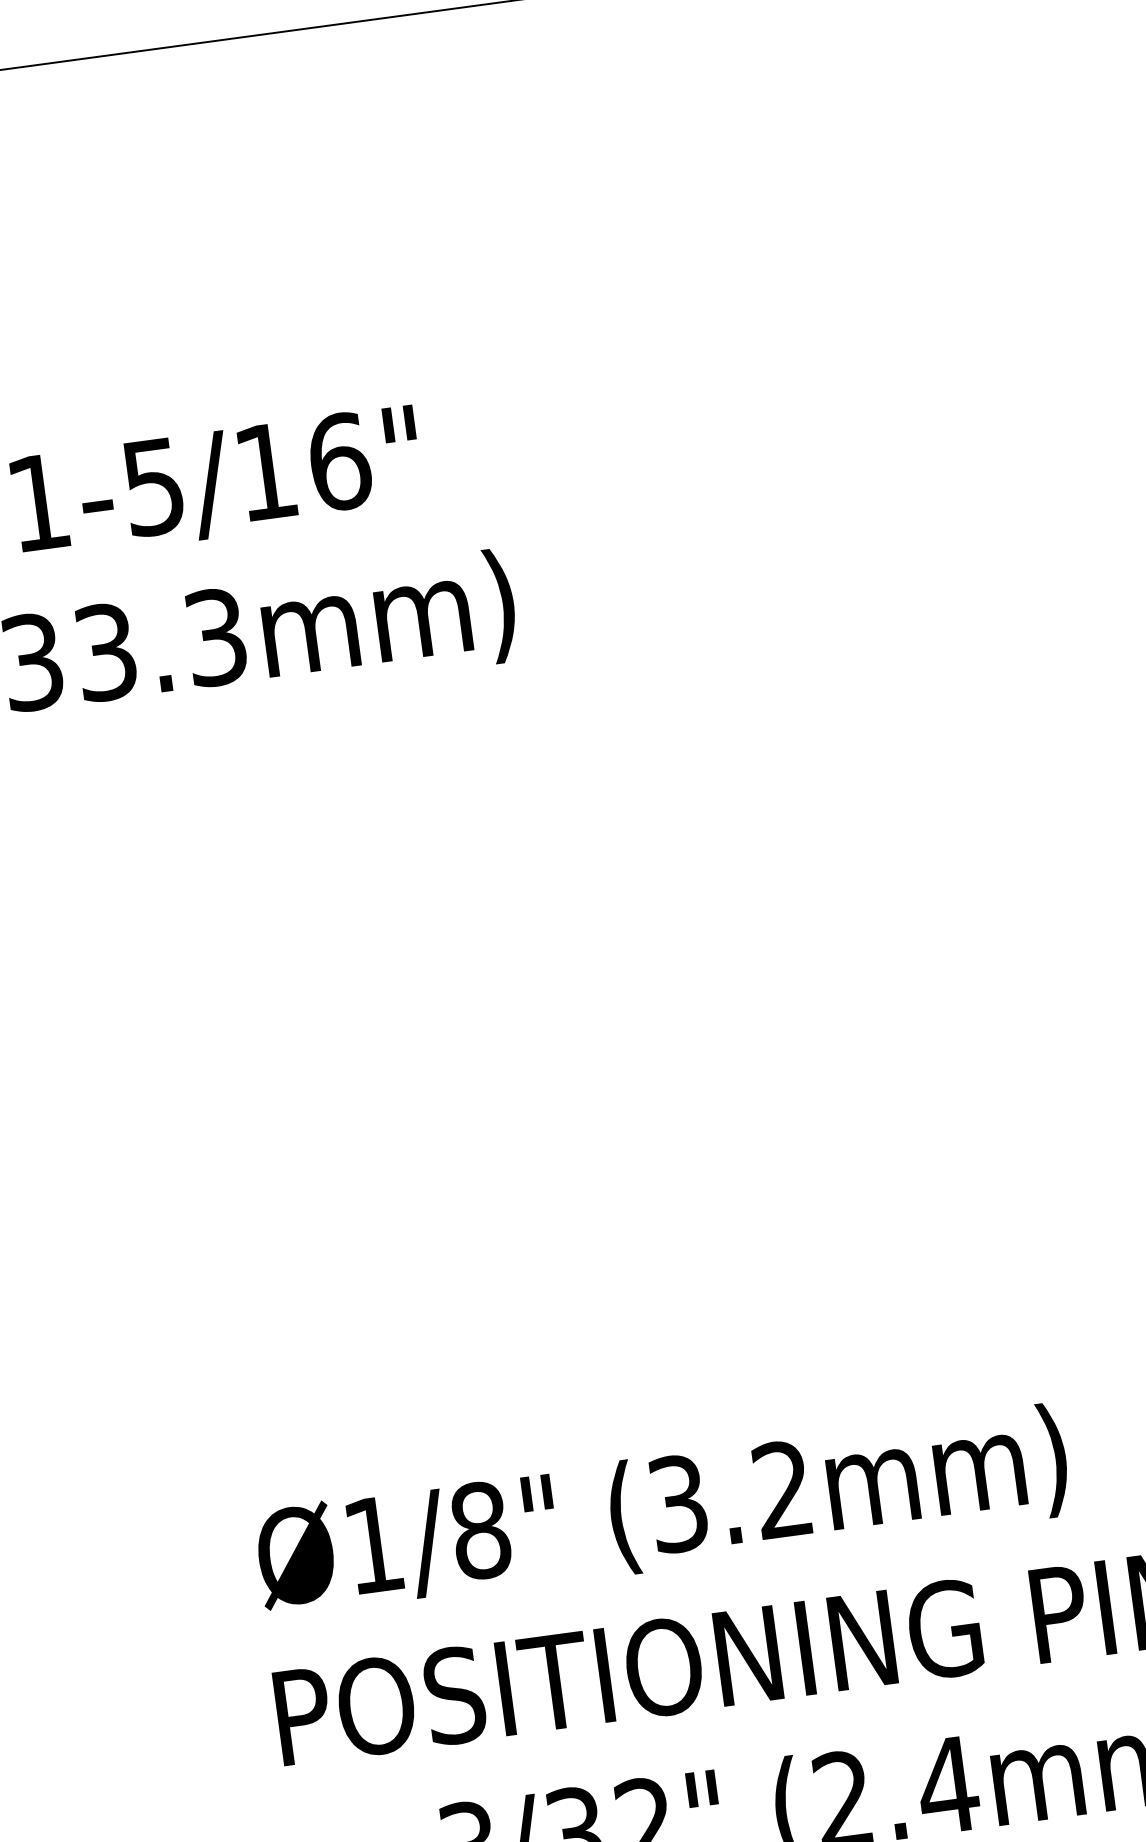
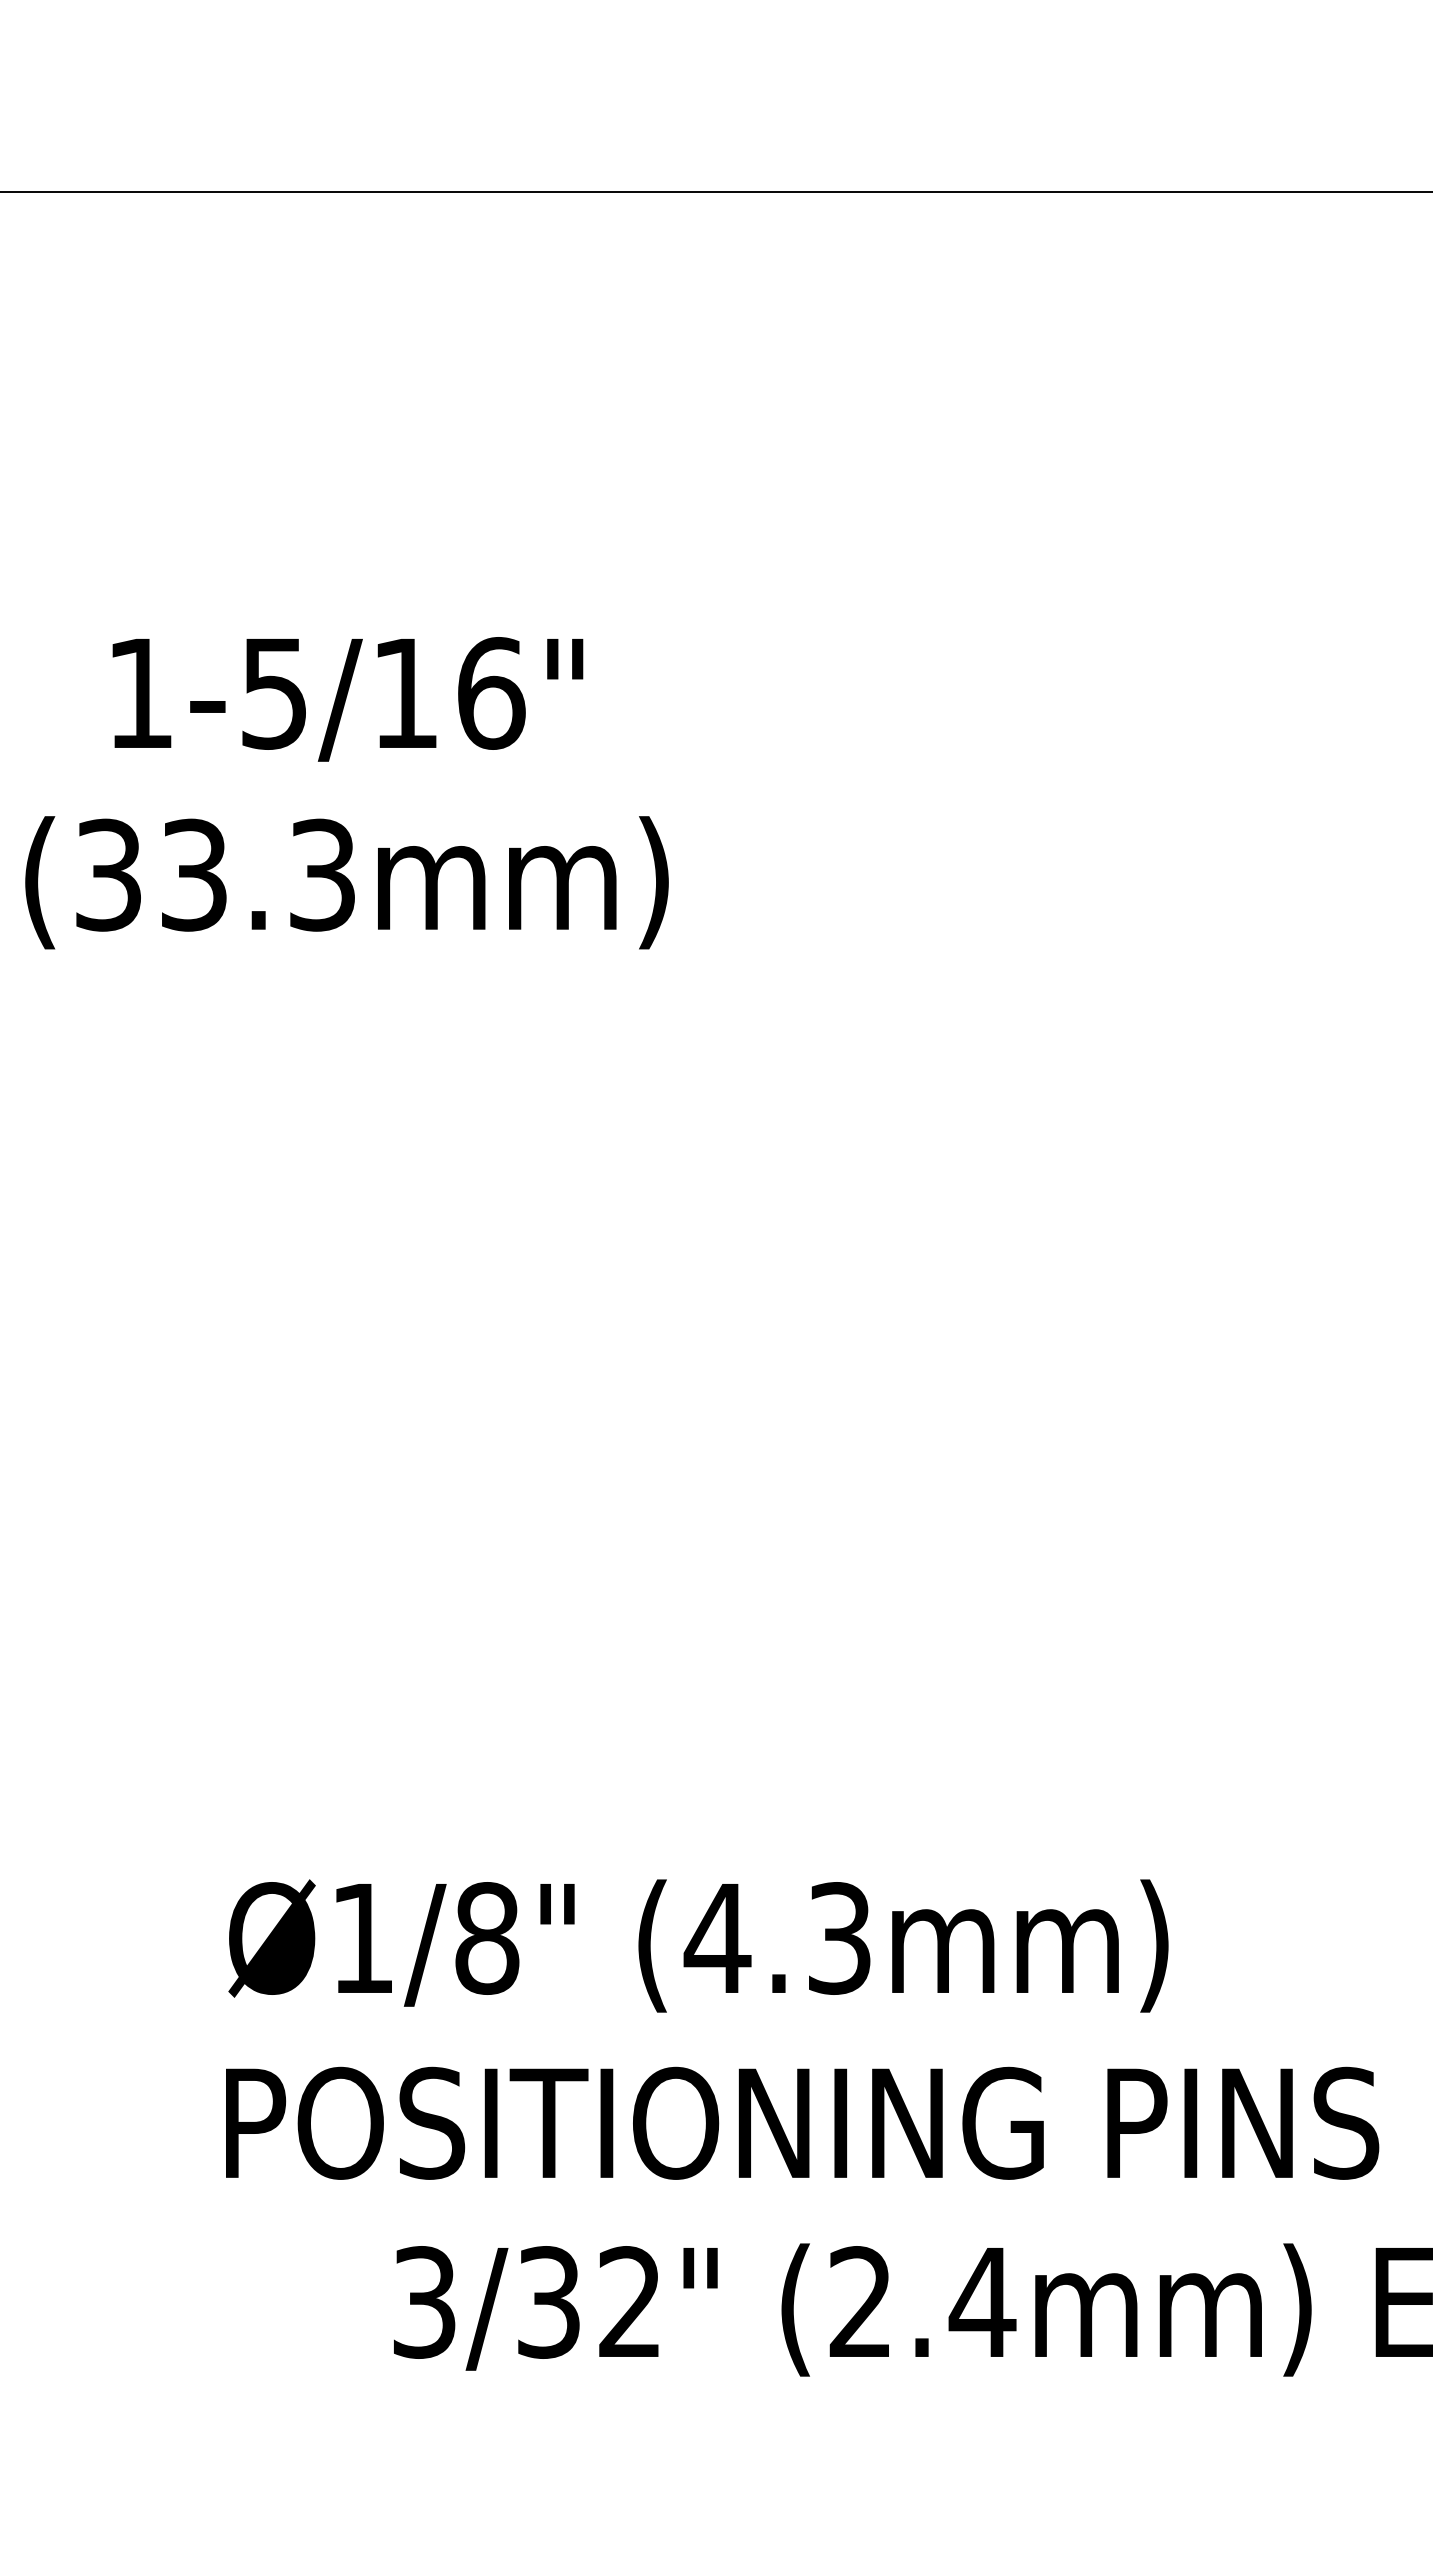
text: (728, 1497) -> (776, 1938), (3.2mm) -> (4.3mm)

